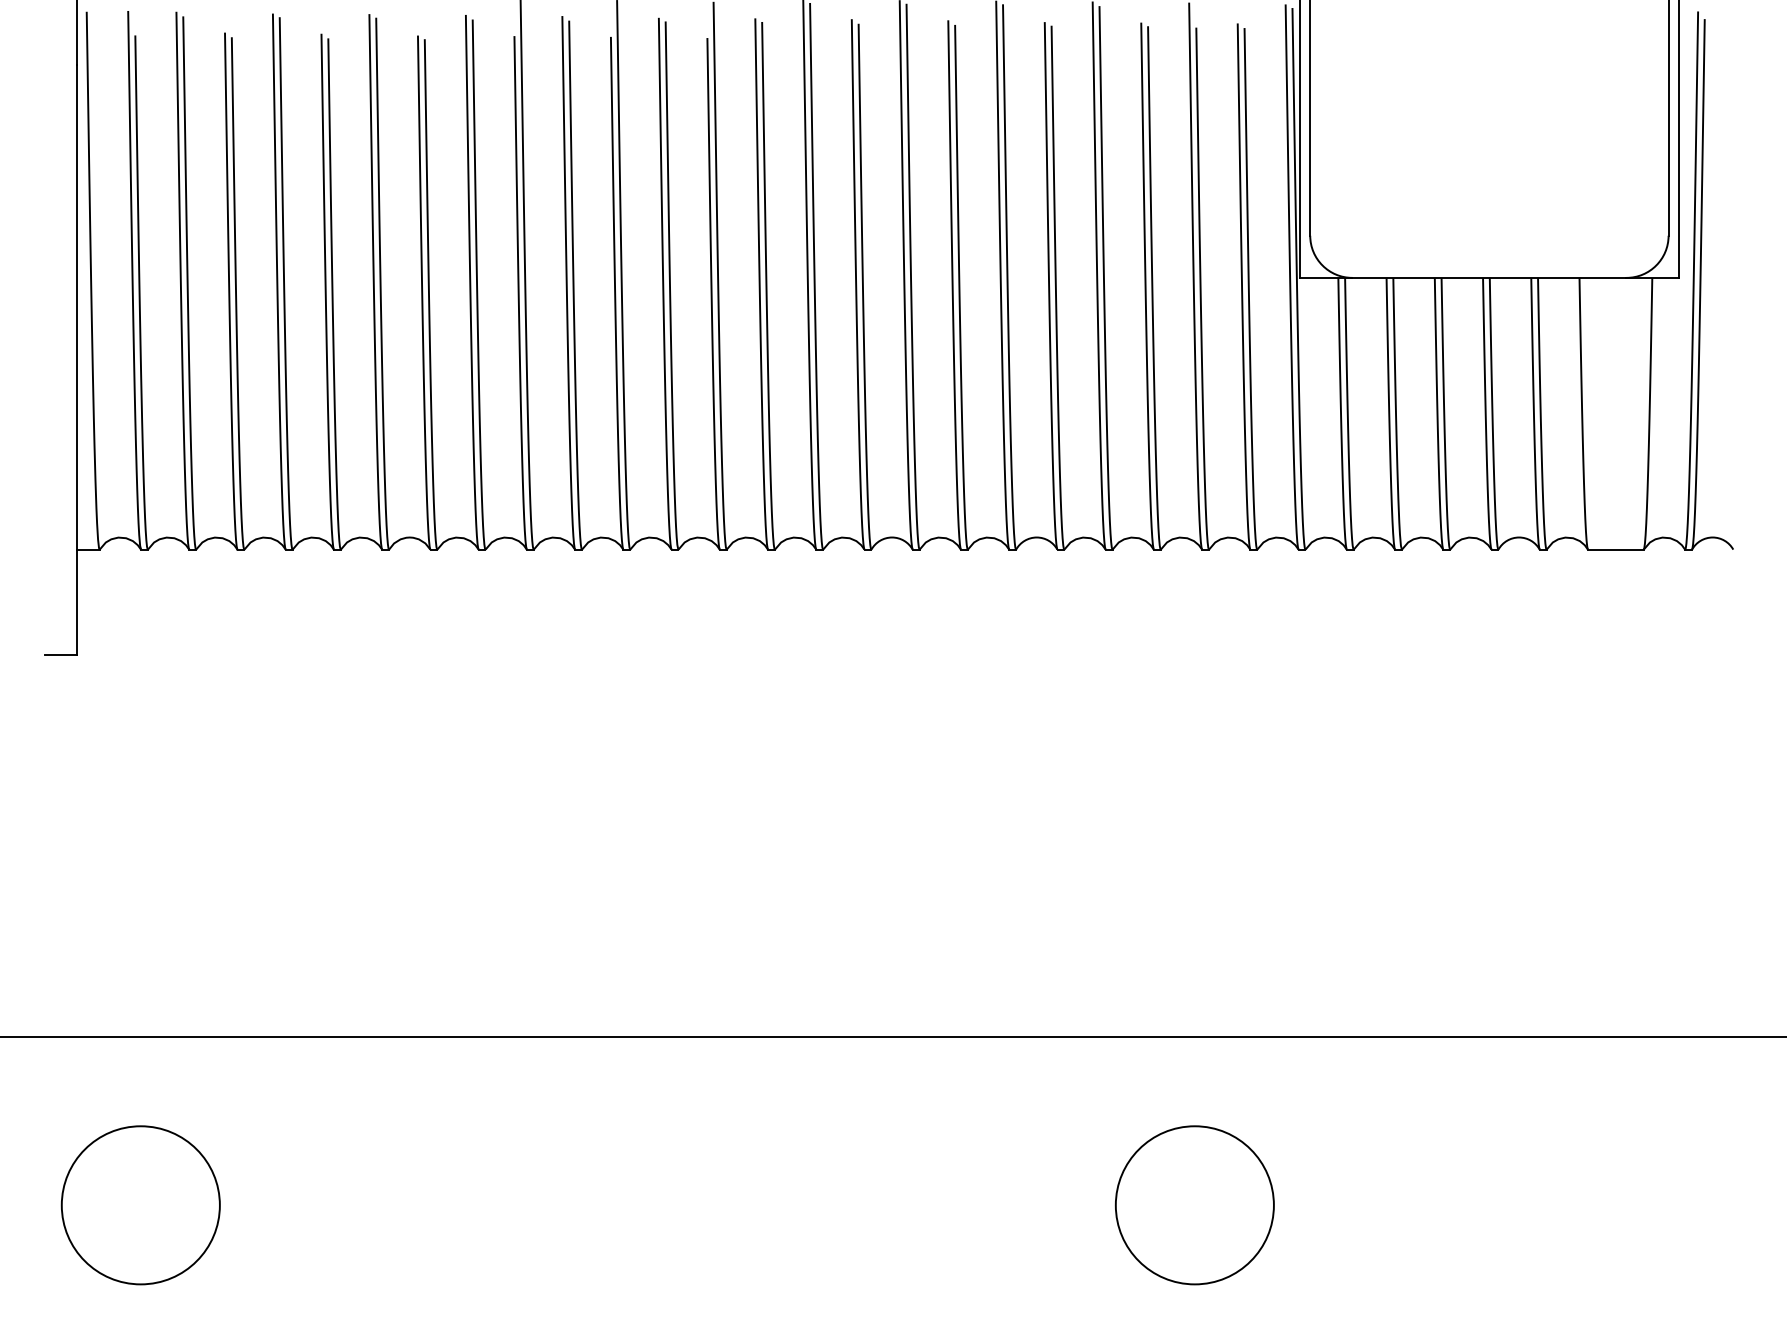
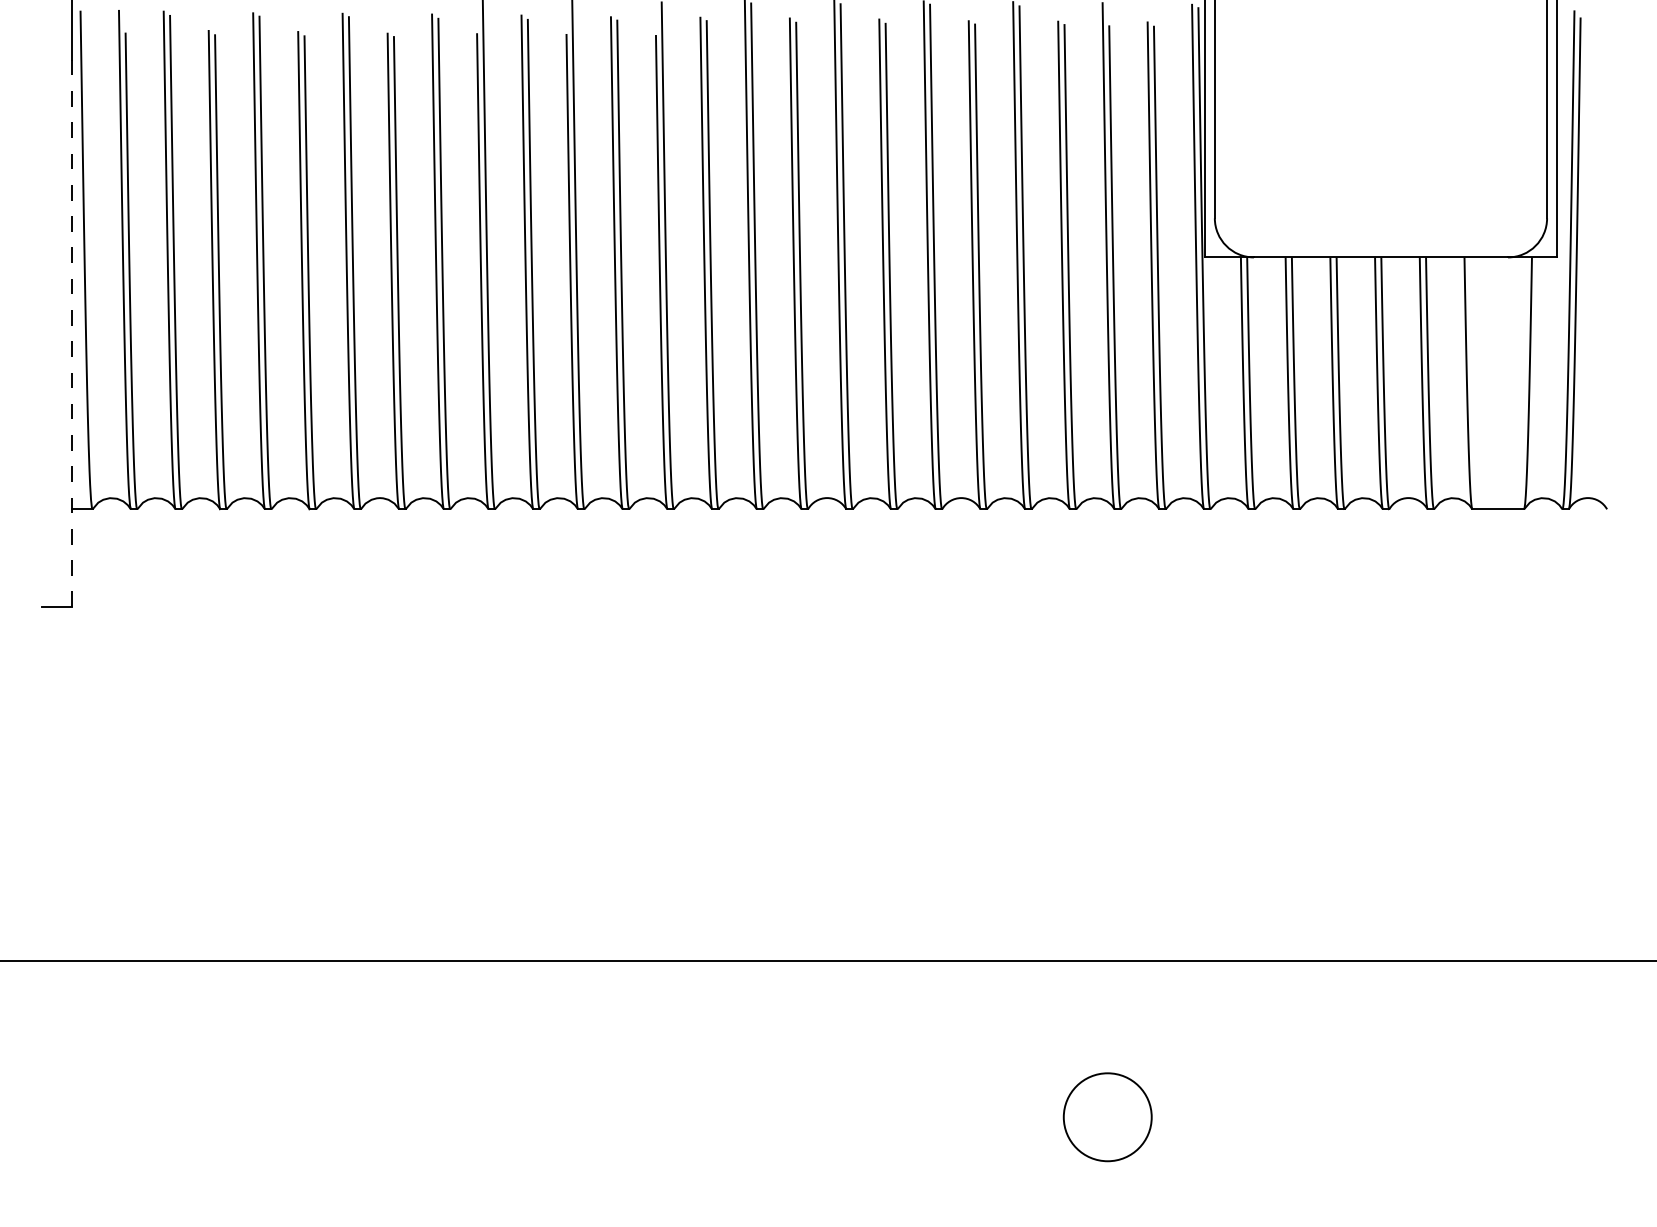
line: (77, 359) -> (71, 333), solid -> dashed
circle: (140, 1205) -> (130, 1117), removed
circle: (1194, 1205) -> (1107, 1117), size x0.6

